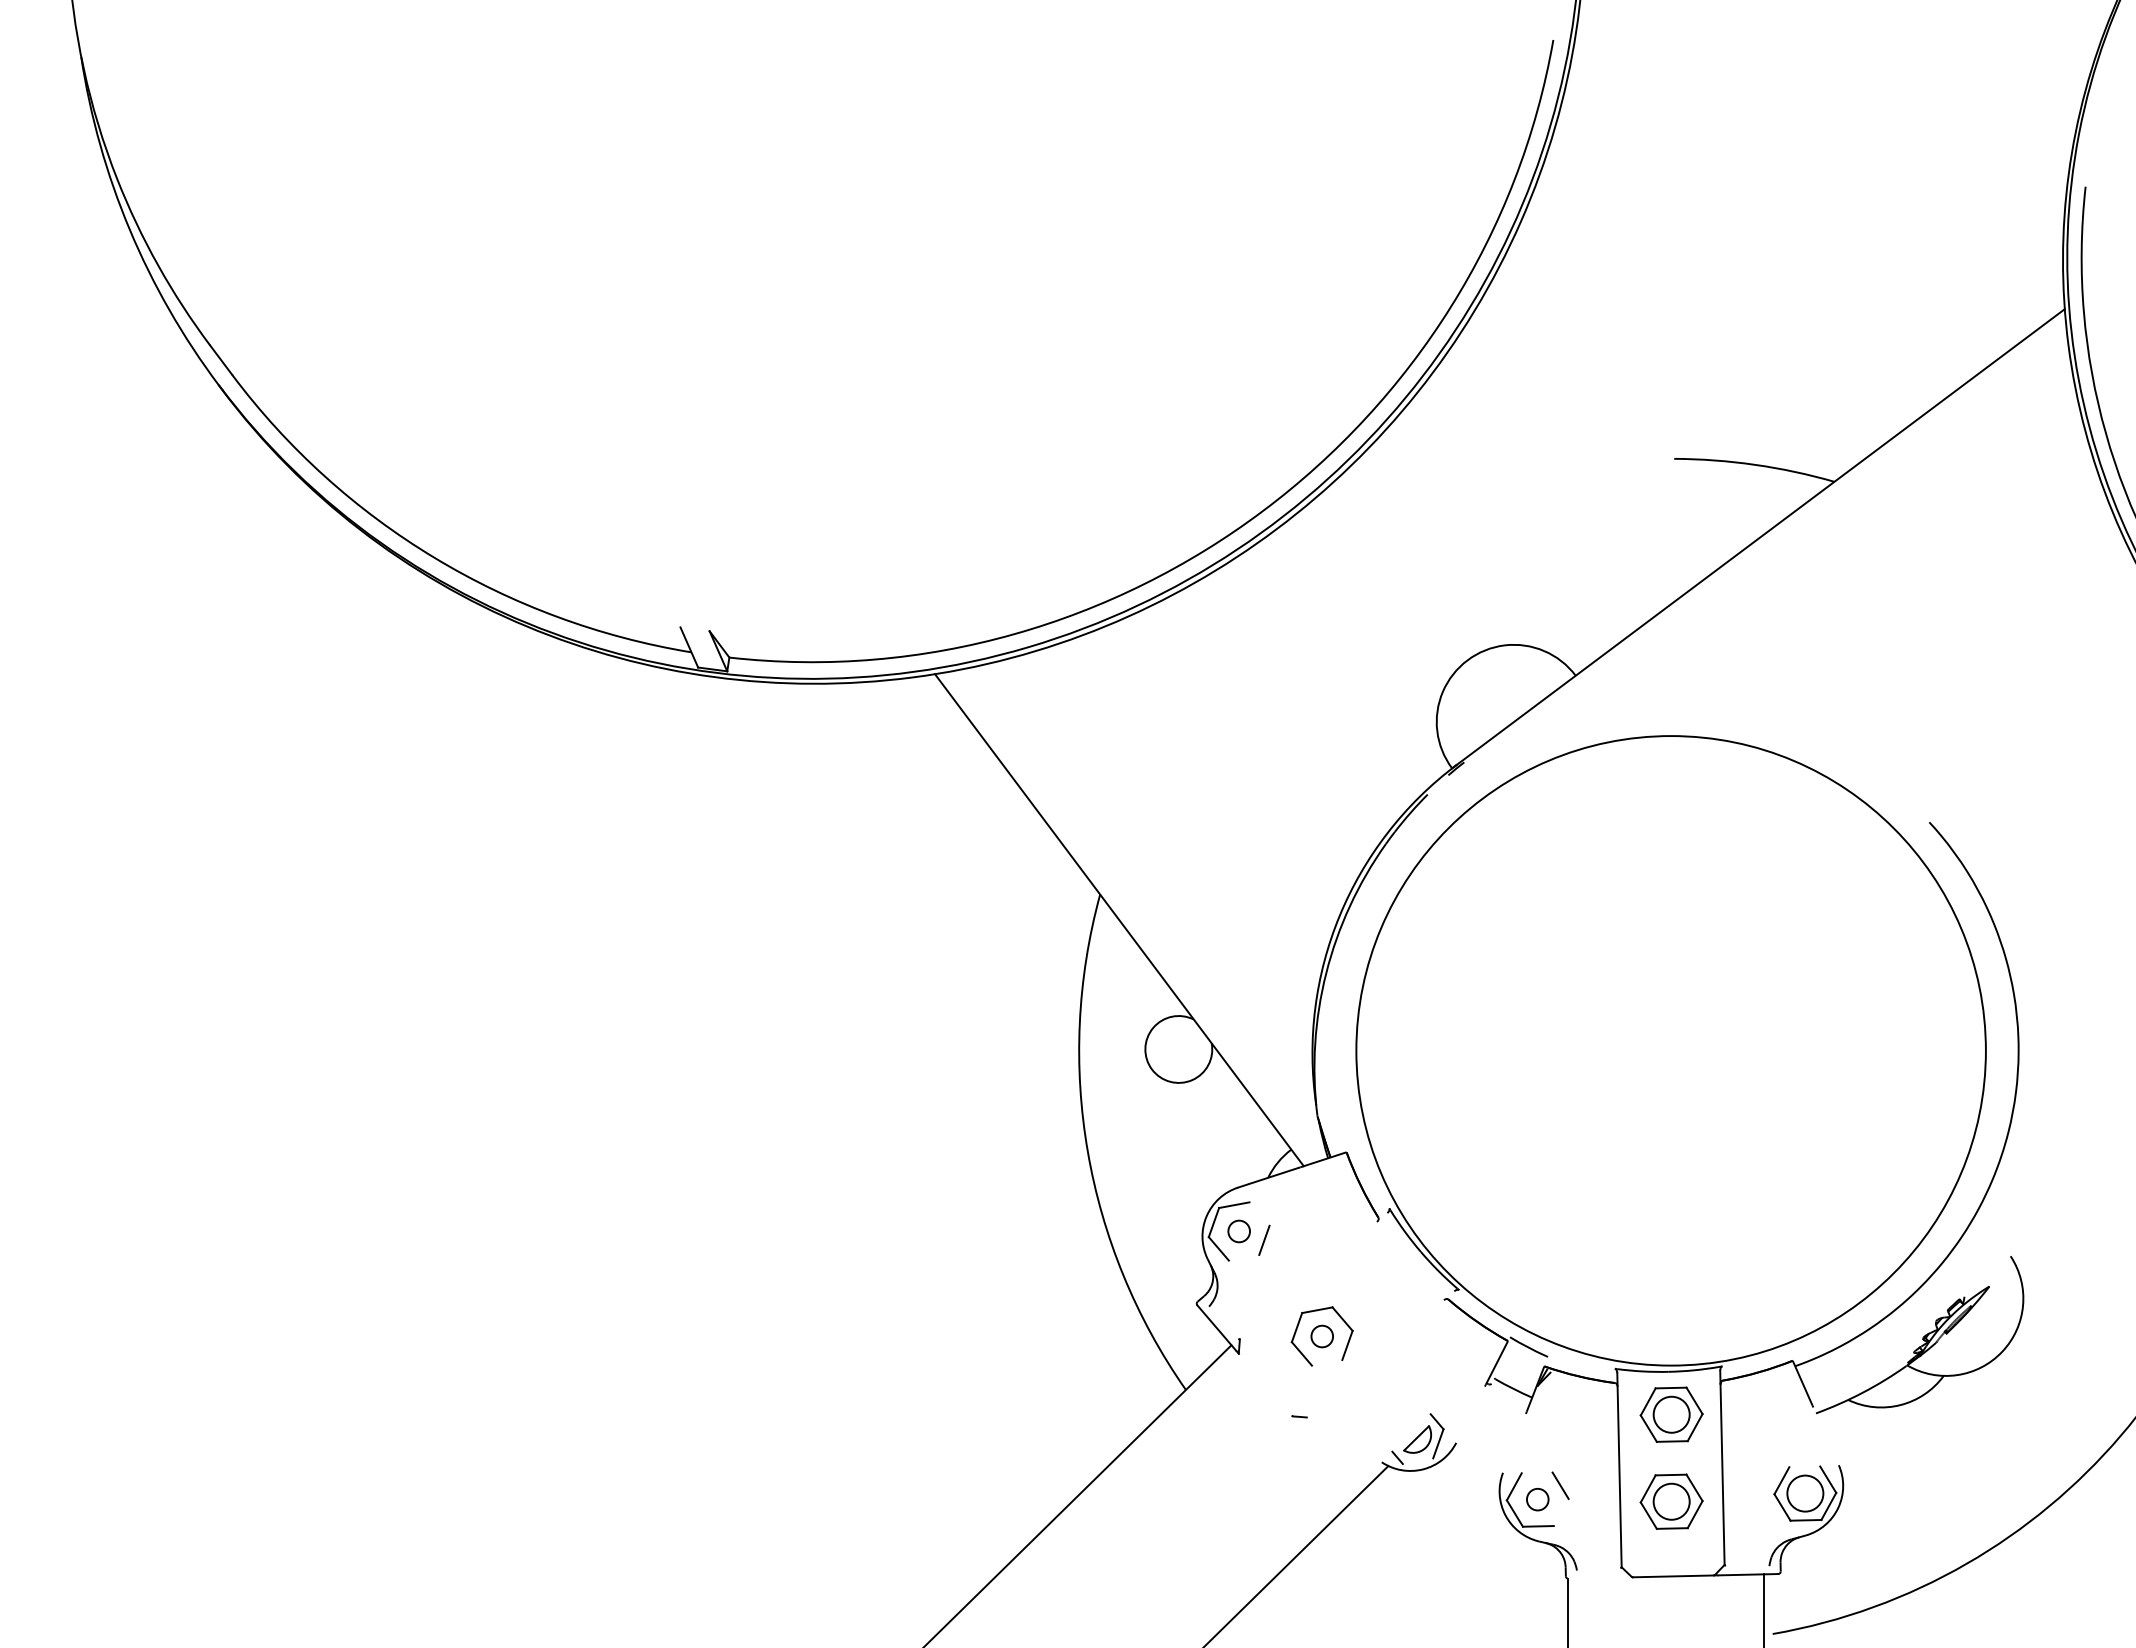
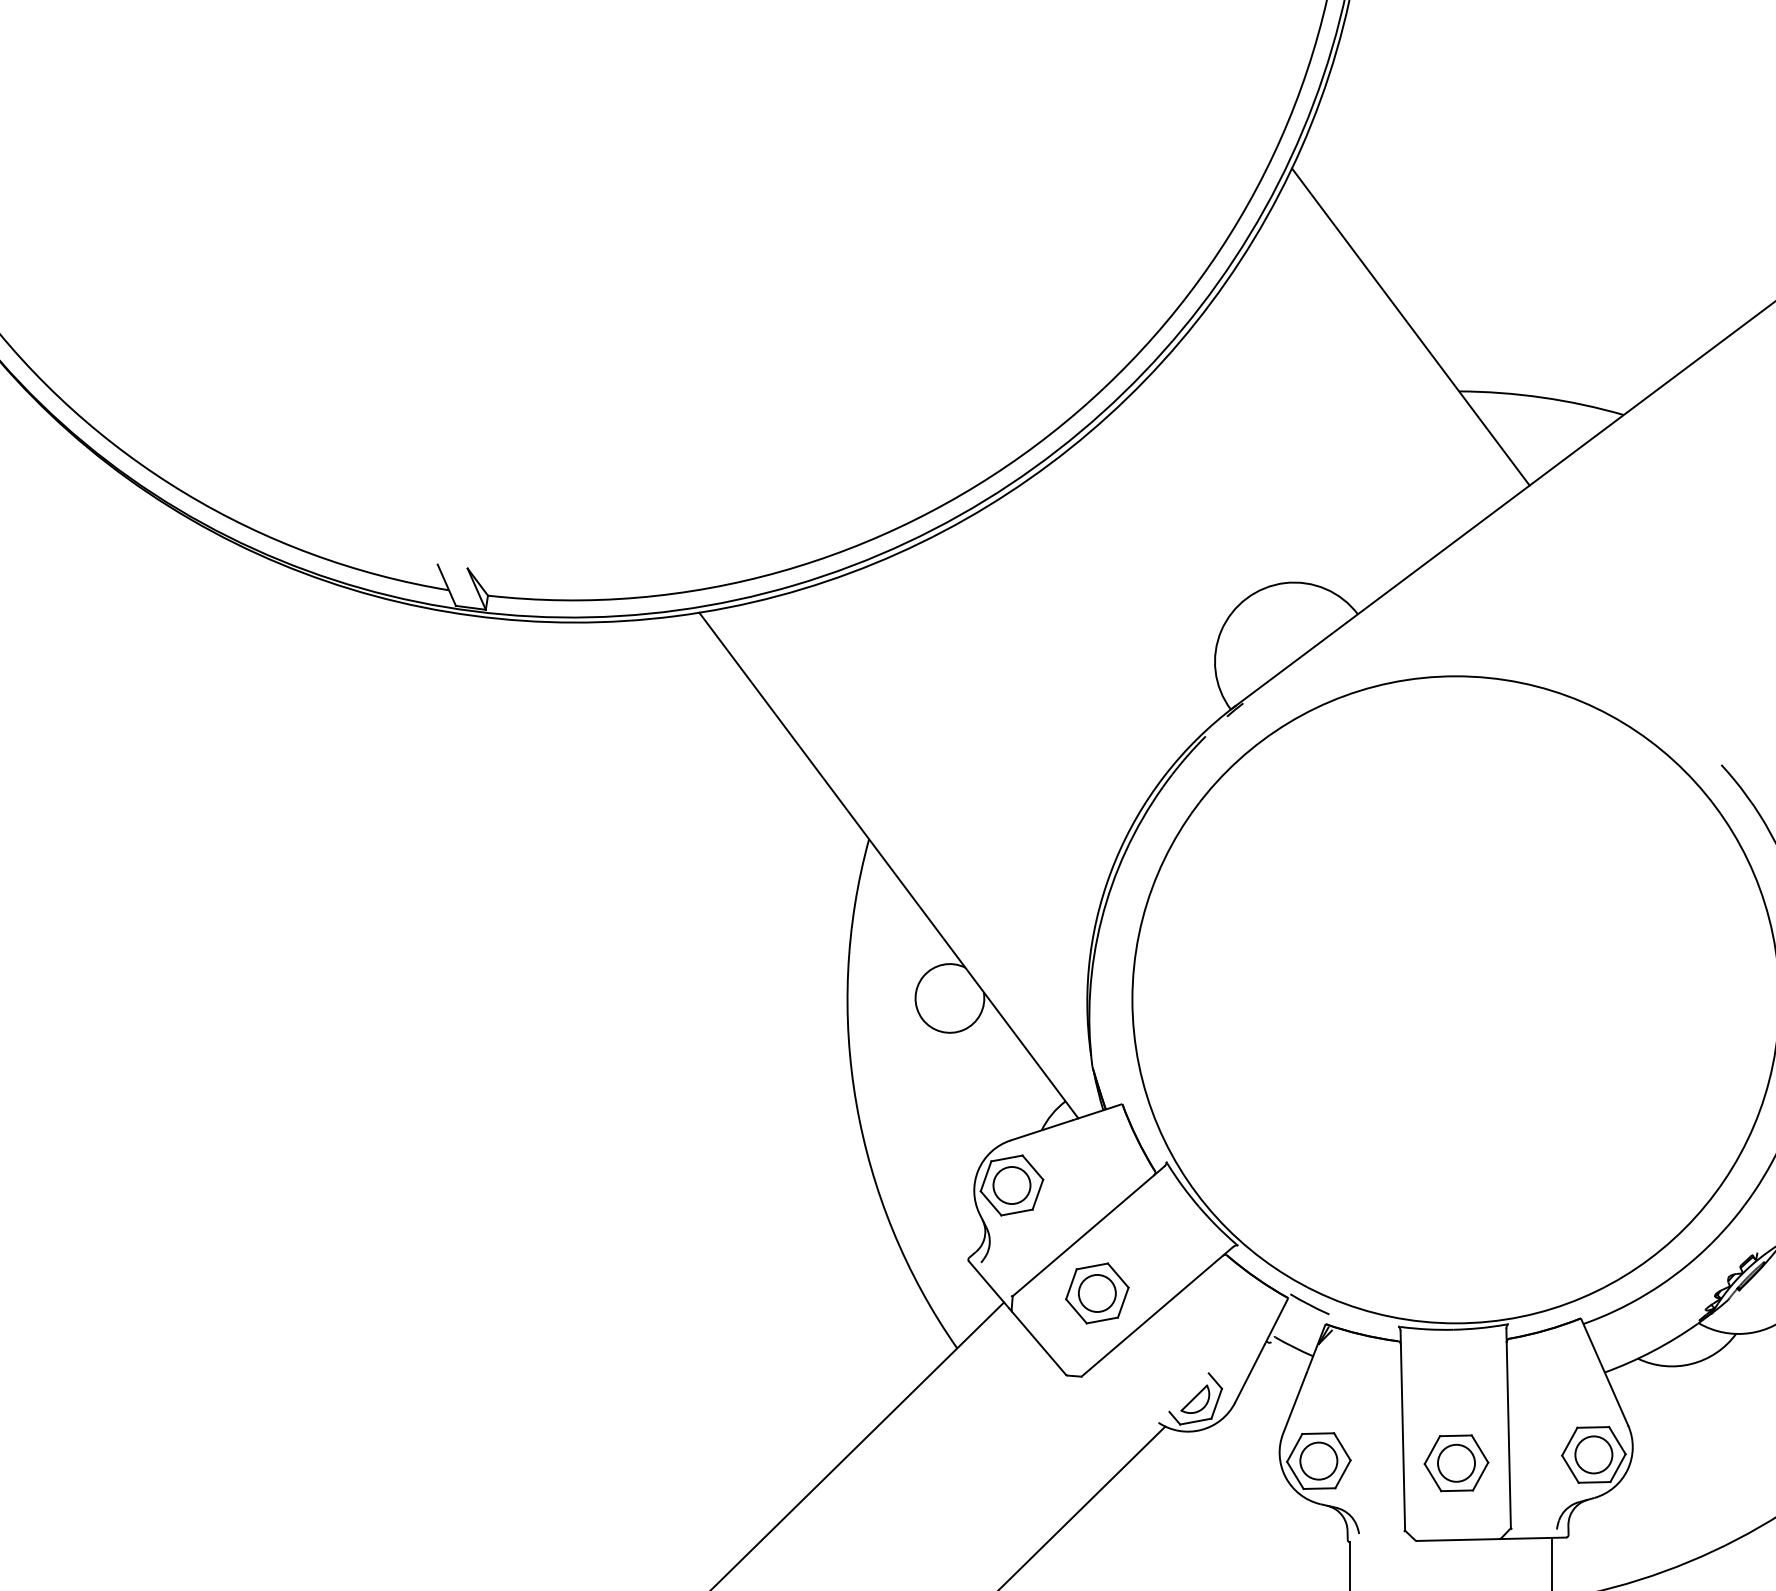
line: (1626, 395) -> (1410, 326), added
line: (1259, 1213) -> (1032, 1167), added
circle: (1239, 1231) -> (1012, 1185), size x1.67
line: (1243, 1257) -> (1016, 1212), added
line: (1313, 1276) -> (1088, 1231), added
circle: (1322, 1336) -> (1097, 1293), size x1.67
line: (1380, 1354) -> (1157, 1311), added
line: (1326, 1362) -> (1101, 1320), added
line: (1265, 1384) -> (1039, 1342), added
line: (1470, 1414) -> (1249, 1373), added
part: (1671, 1414) -> (1456, 1373), removed
line: (1825, 1436) -> (1614, 1396), added
line: (1514, 1442) -> (1294, 1402), added
line: (1417, 1461) -> (1195, 1421), added
line: (1804, 1466) -> (1593, 1427), added
line: (1536, 1472) -> (1317, 1433), added
circle: (1537, 1499) -> (1318, 1460), size x1.67
line: (1560, 1512) -> (1342, 1474), added

